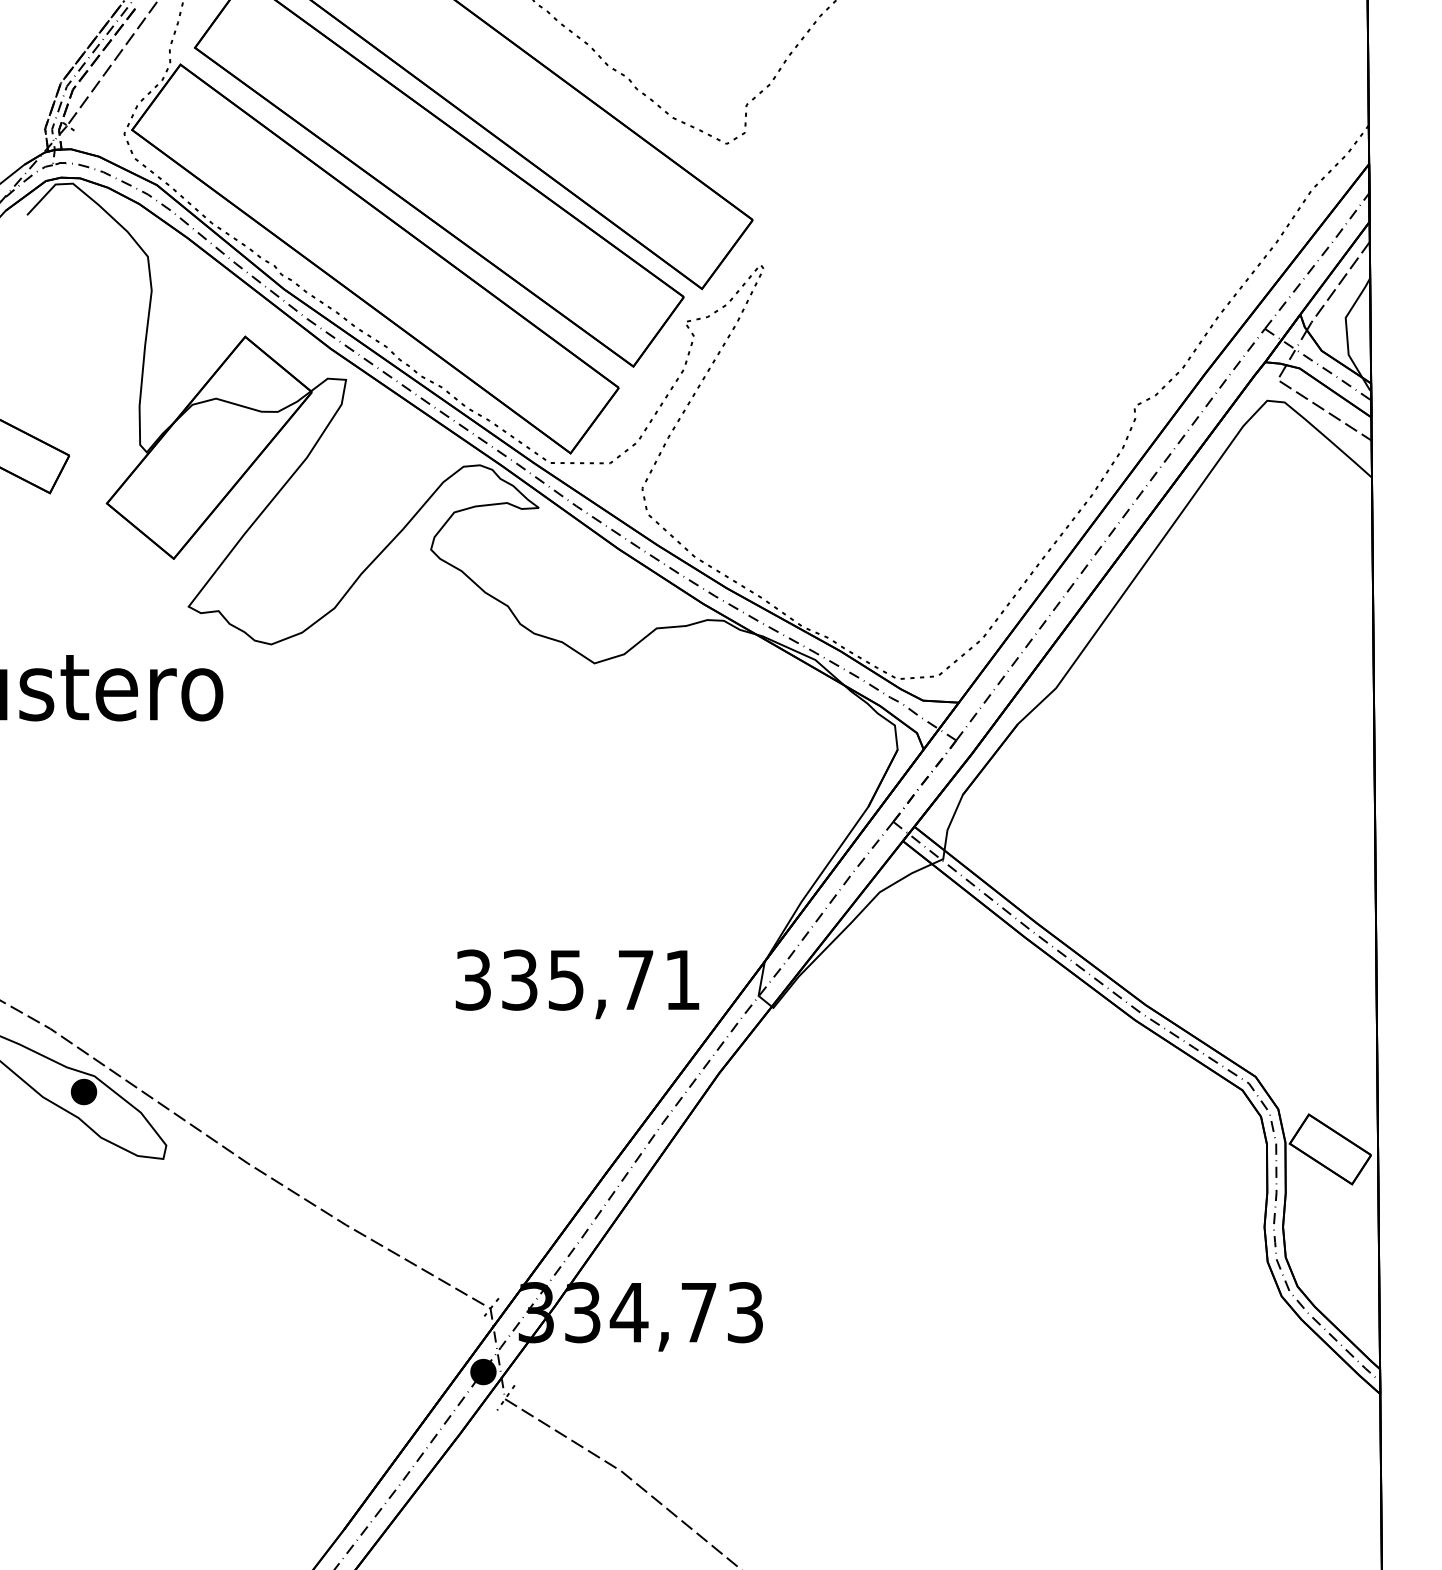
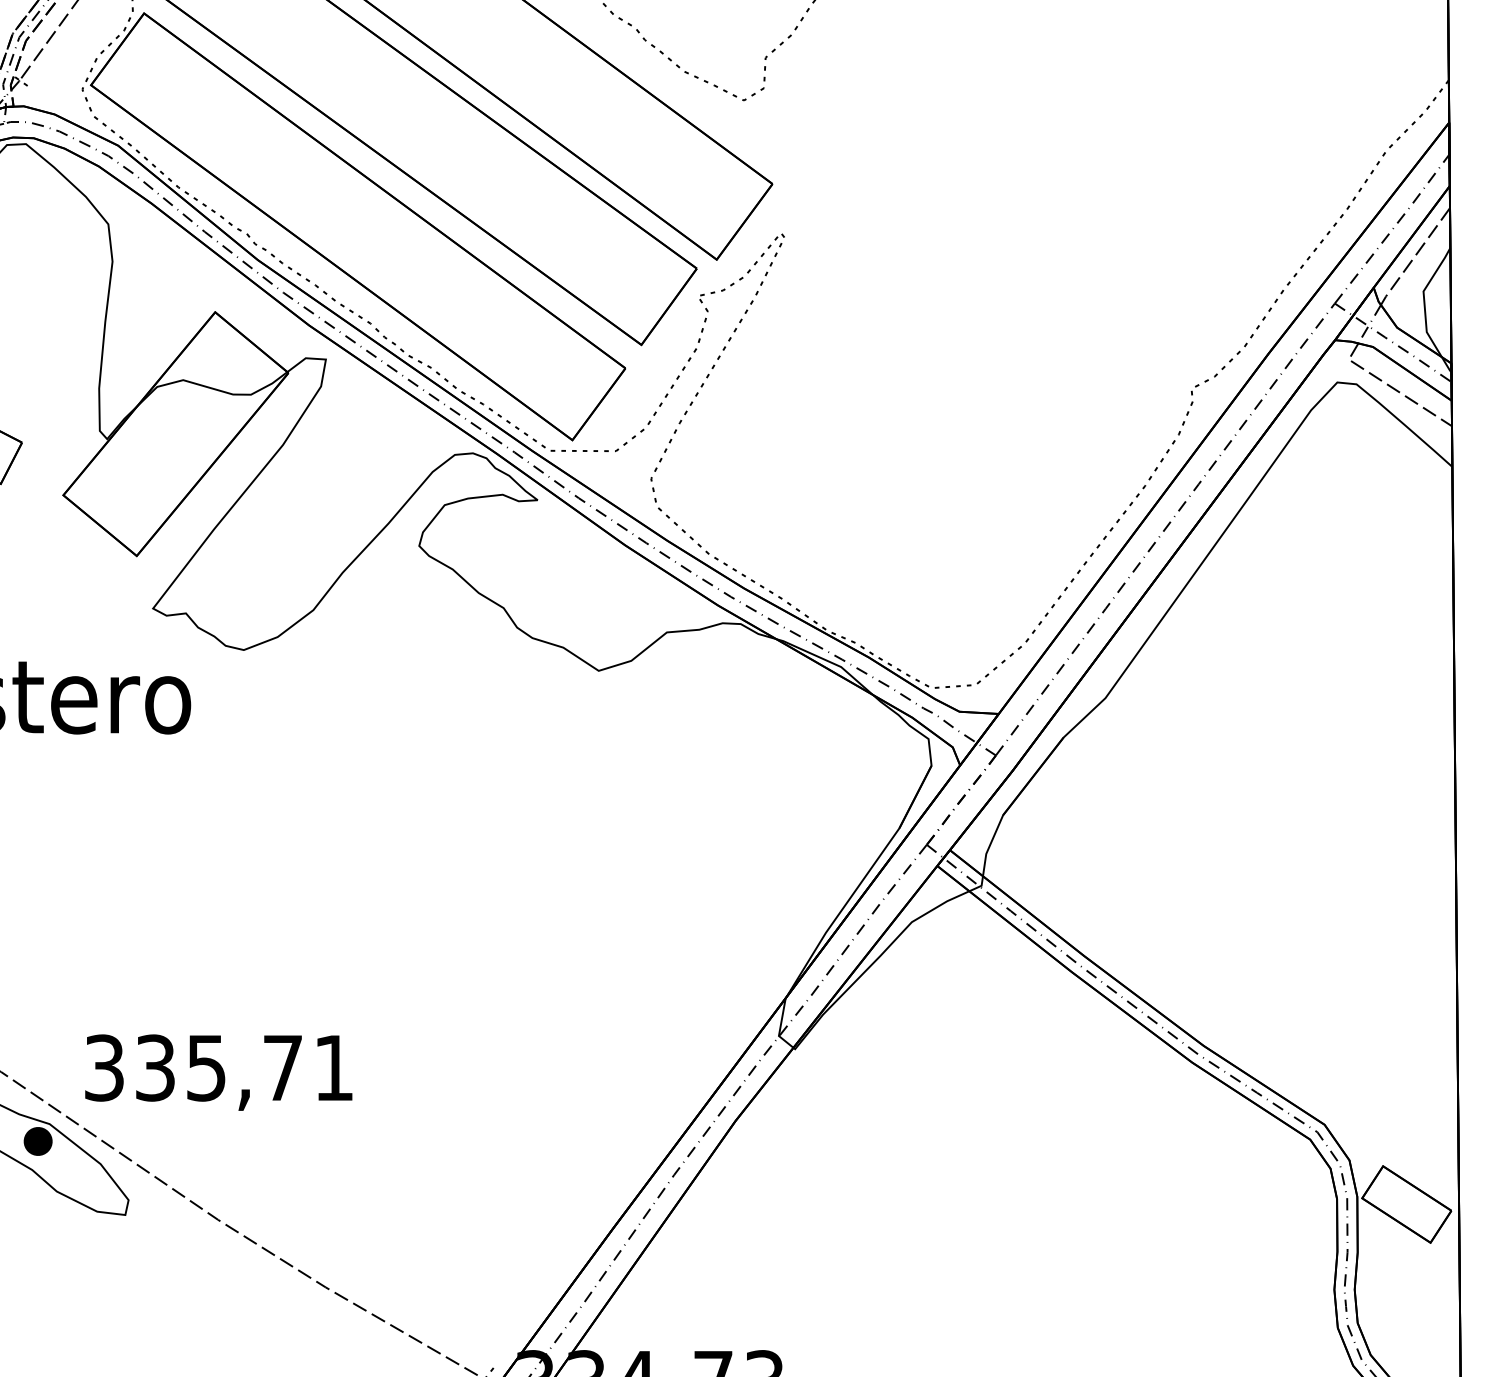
text: (577, 984) -> (218, 1072), moved

